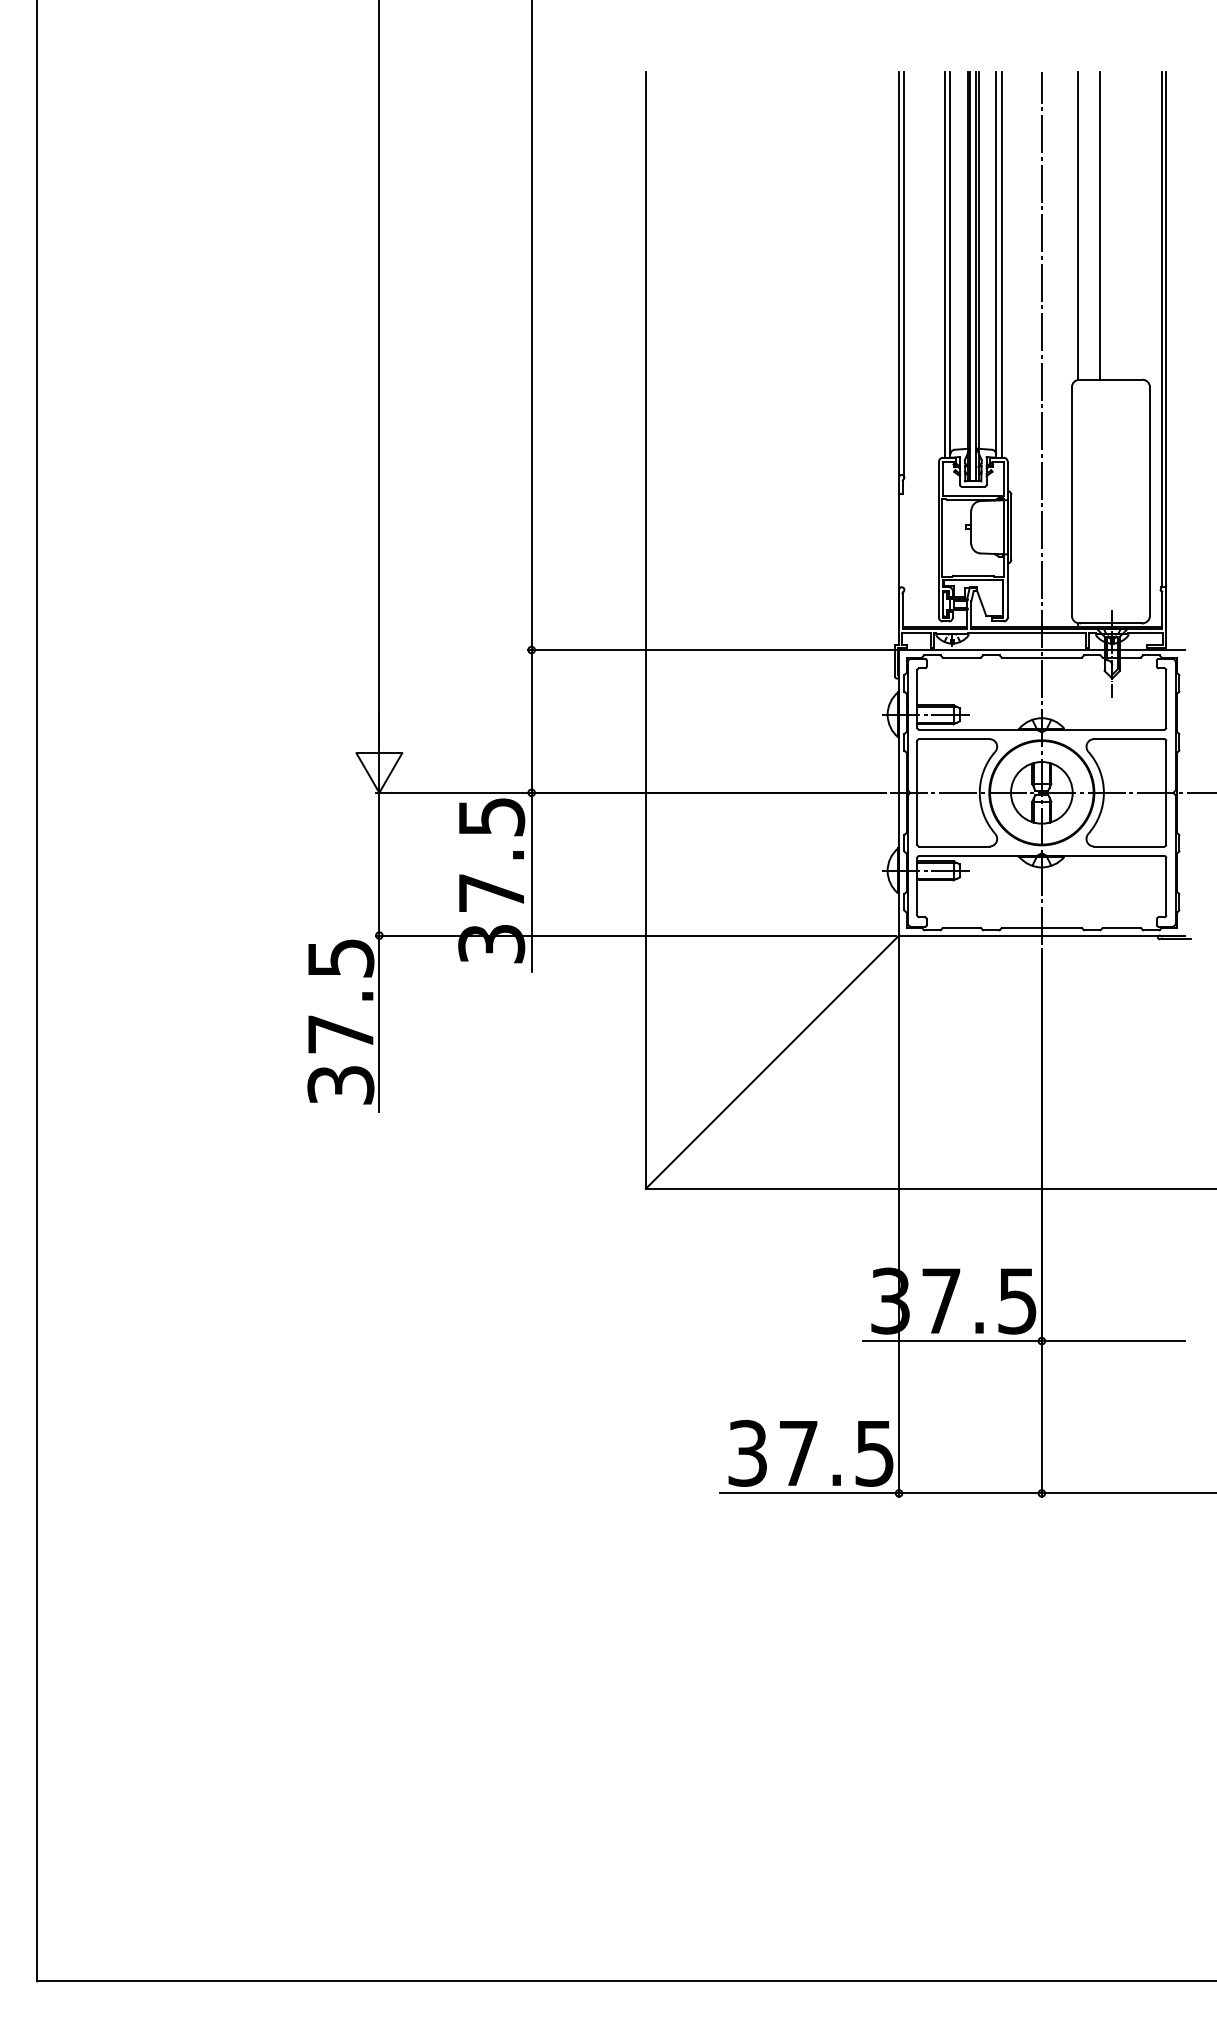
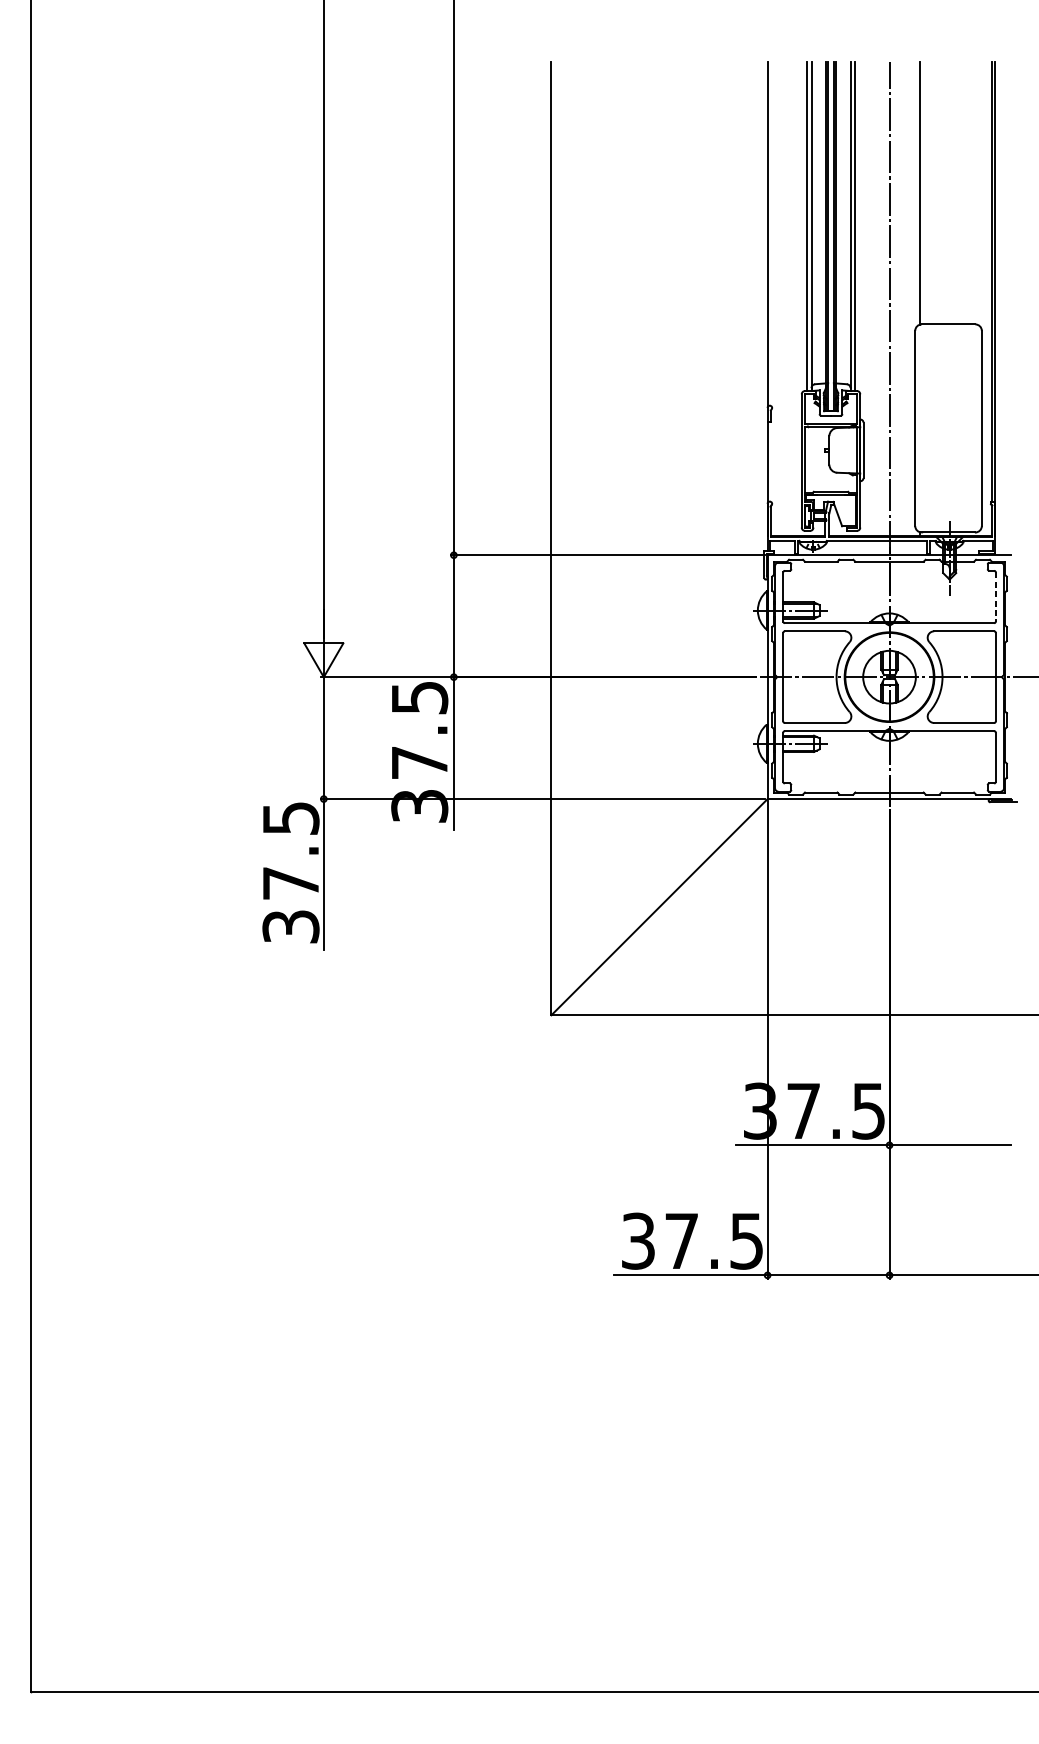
line: (1100, 225) -> (939, 192), removed
line: (904, 274) -> (772, 234), removed
line: (1166, 698) -> (995, 596), solid -> dashed

